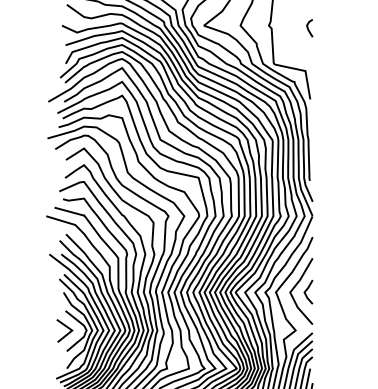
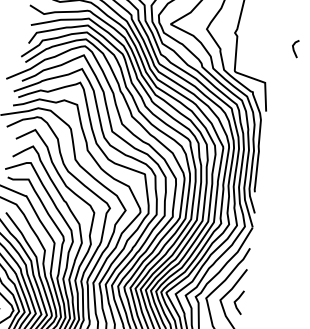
line: (308, 28) -> (294, 48), moved

